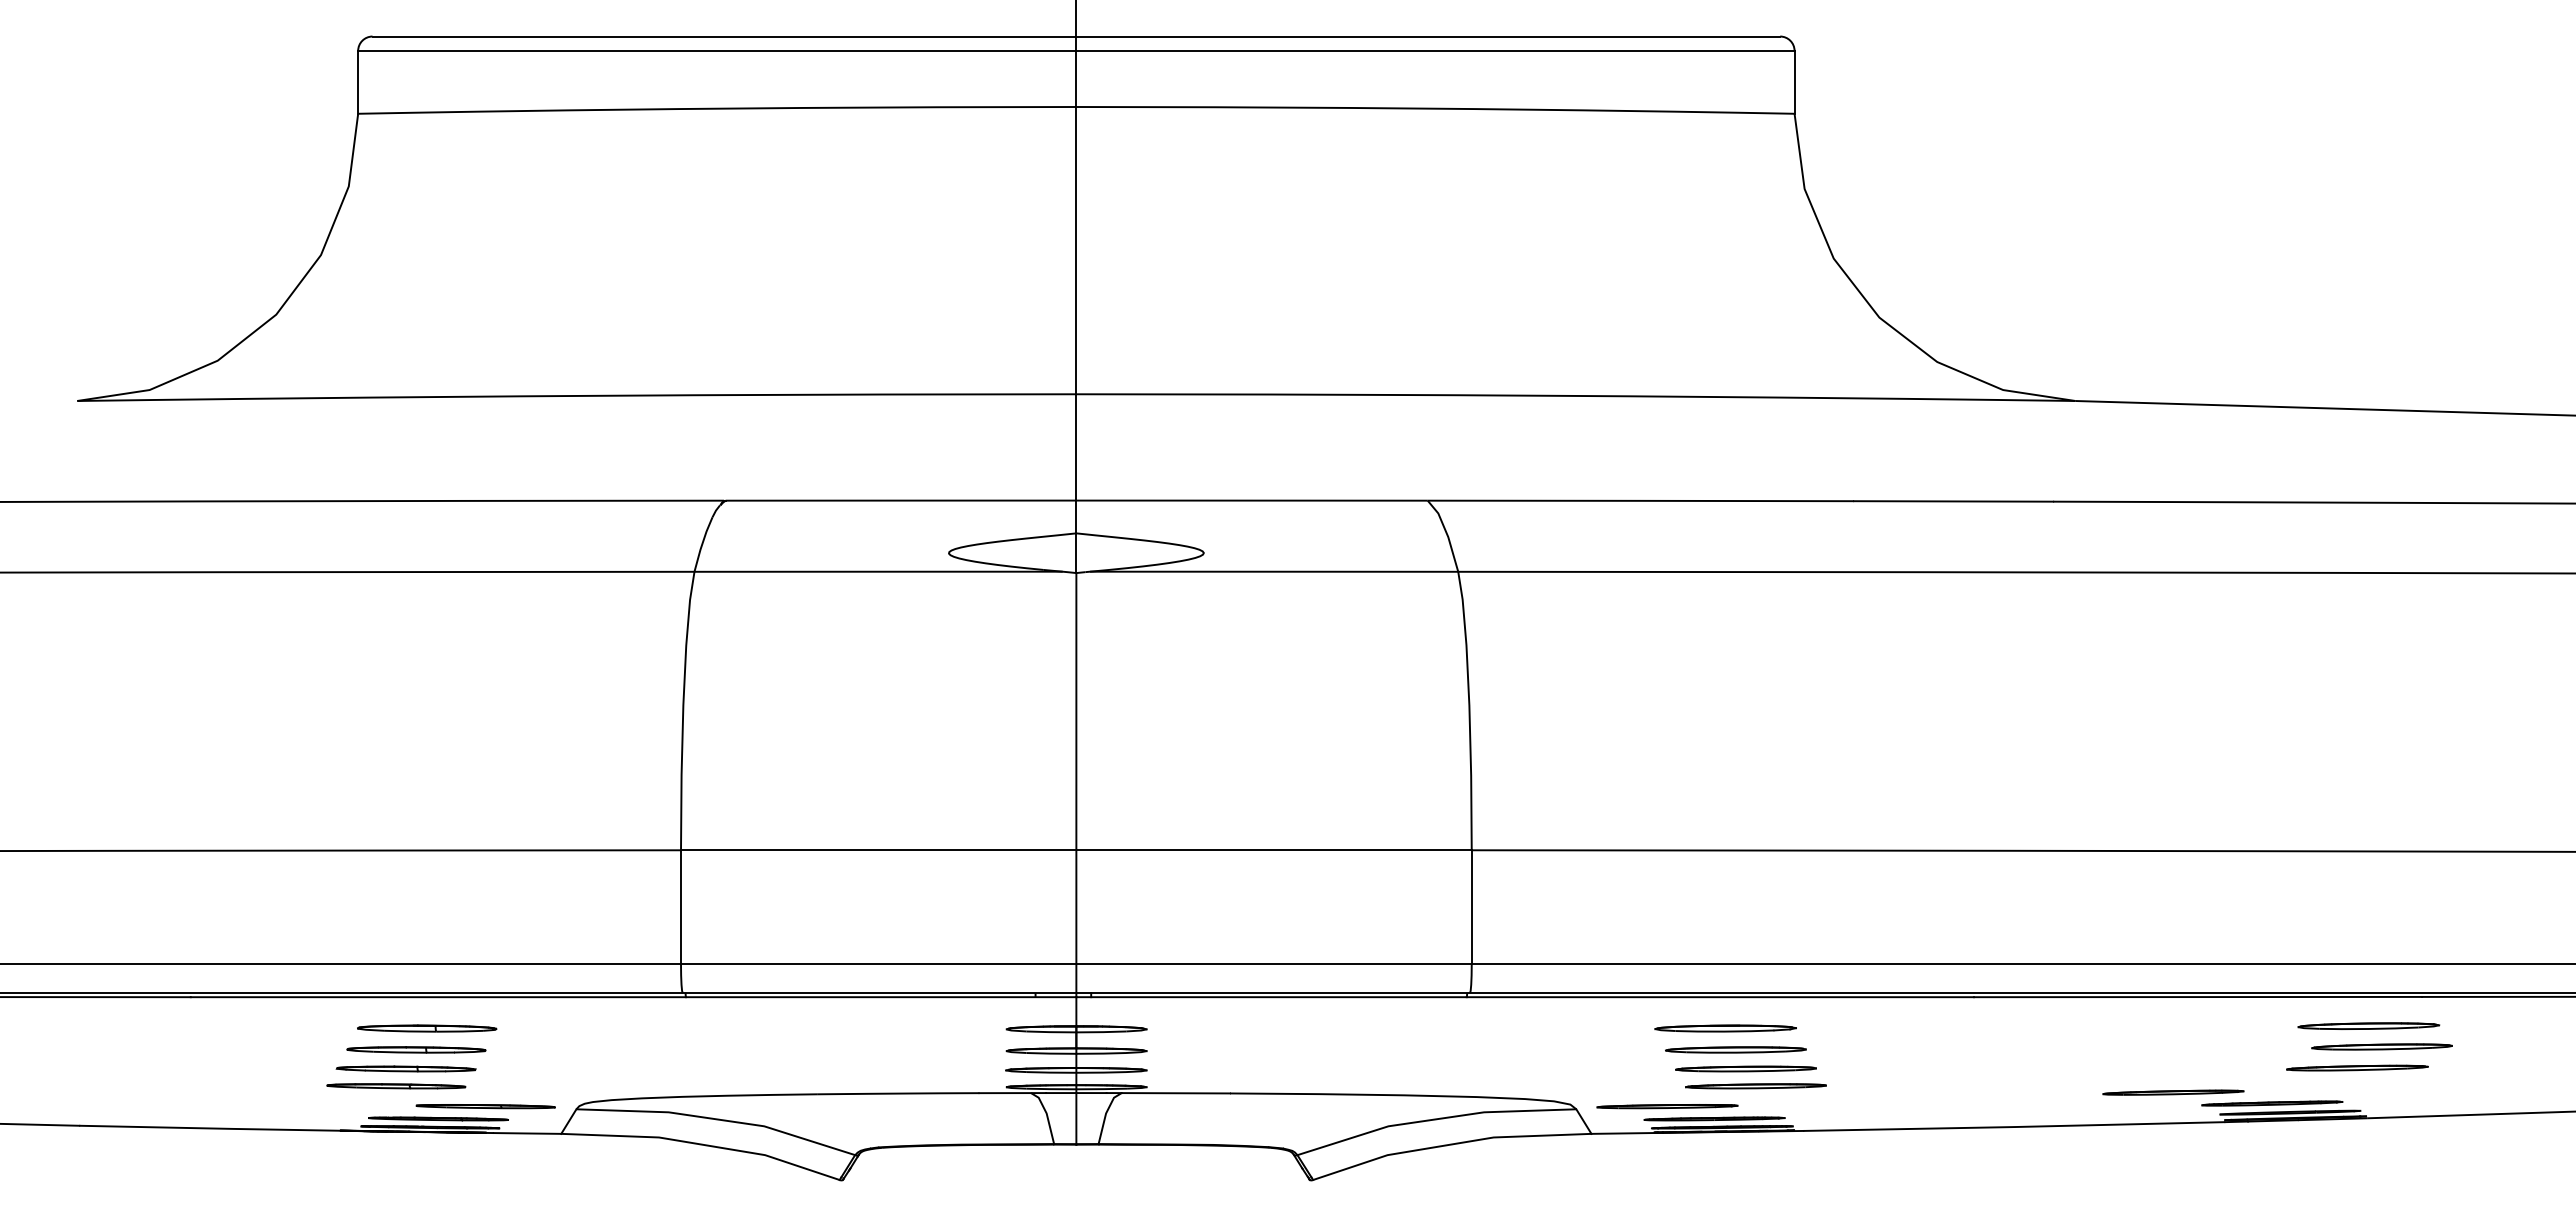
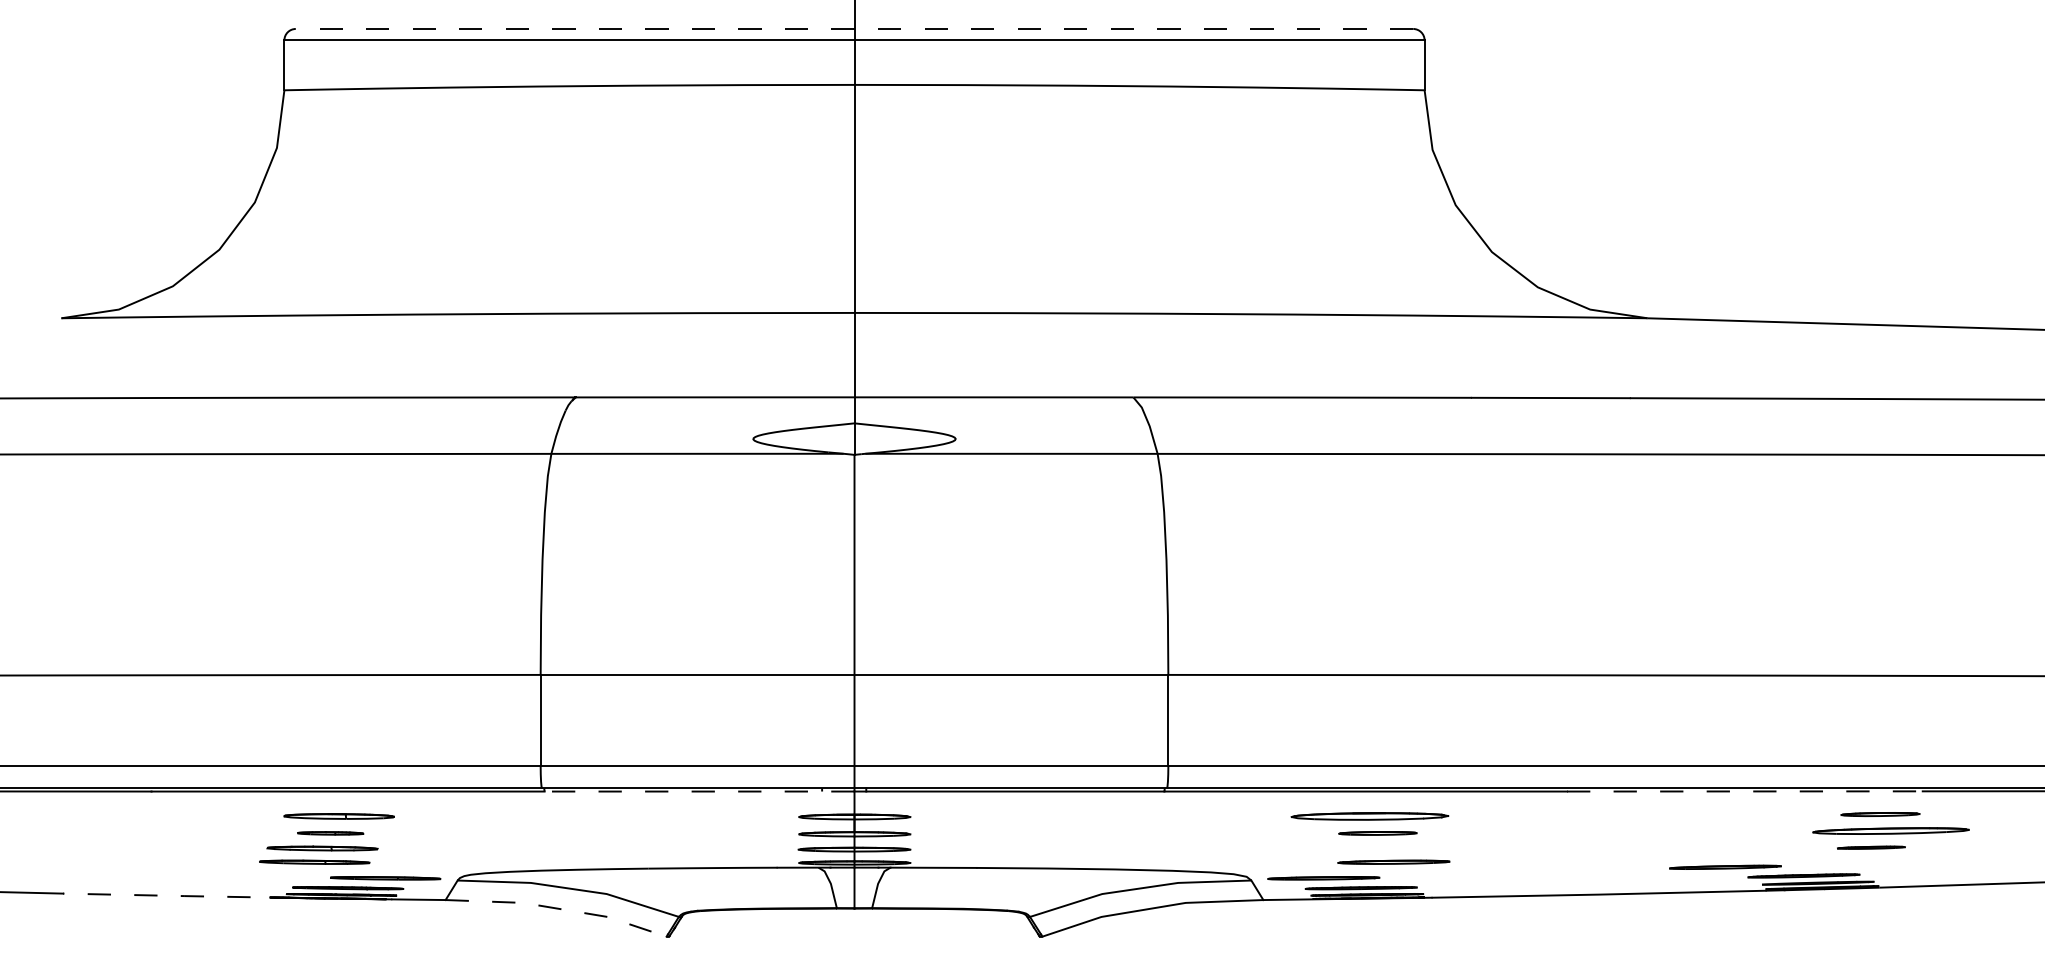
line: (1076, 36) -> (854, 28), solid -> dashed
line: (880, 997) -> (699, 791), solid -> dashed
line: (2198, 997) -> (1745, 791), solid -> dashed
part: (2368, 1025) -> (1880, 814), size x0.7
part: (1725, 1028) -> (1369, 816), size x1.4
part: (2381, 1046) -> (1890, 830), size x1.4
part: (416, 1049) -> (330, 833), size x0.6
part: (1735, 1049) -> (1377, 833), size x0.7
part: (2357, 1067) -> (1871, 847), size x0.6
part: (1745, 1068) -> (1385, 848), removed
line: (226, 1128) -> (179, 895), solid -> dashed
line: (703, 1144) -> (558, 908), solid -> dashed

